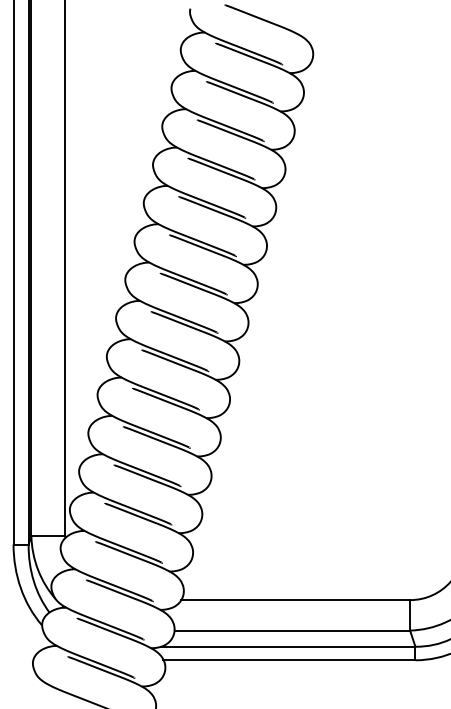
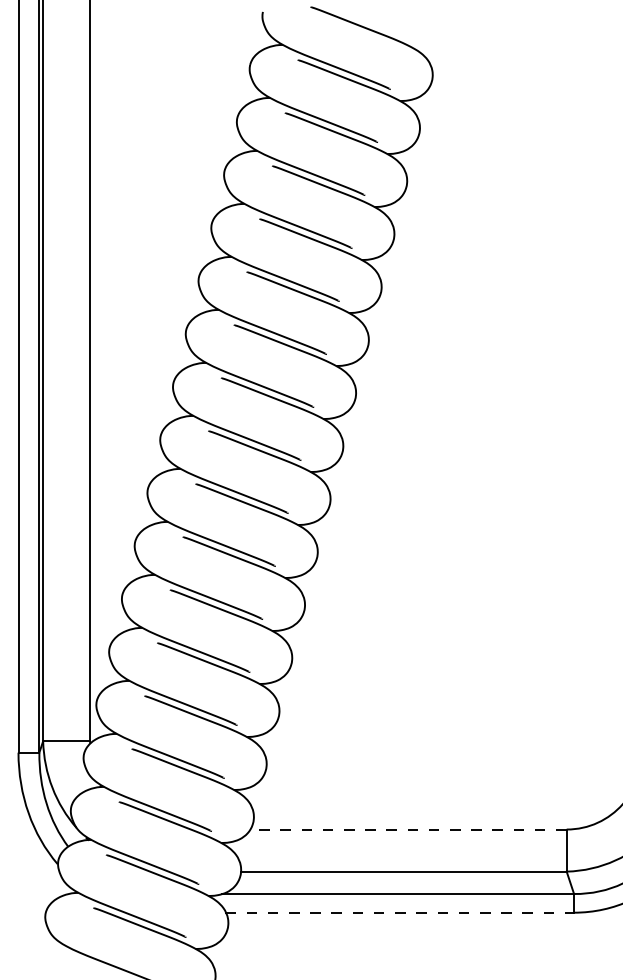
line: (295, 600) -> (408, 829), solid -> dashed
line: (289, 660) -> (400, 912), solid -> dashed

